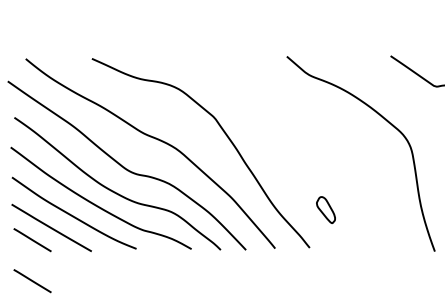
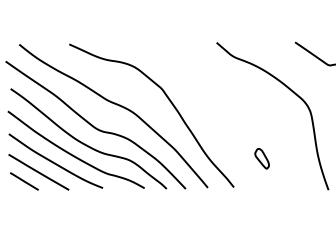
part: (325, 209) -> (261, 158), moved
line: (32, 281) -> (24, 212), removed

